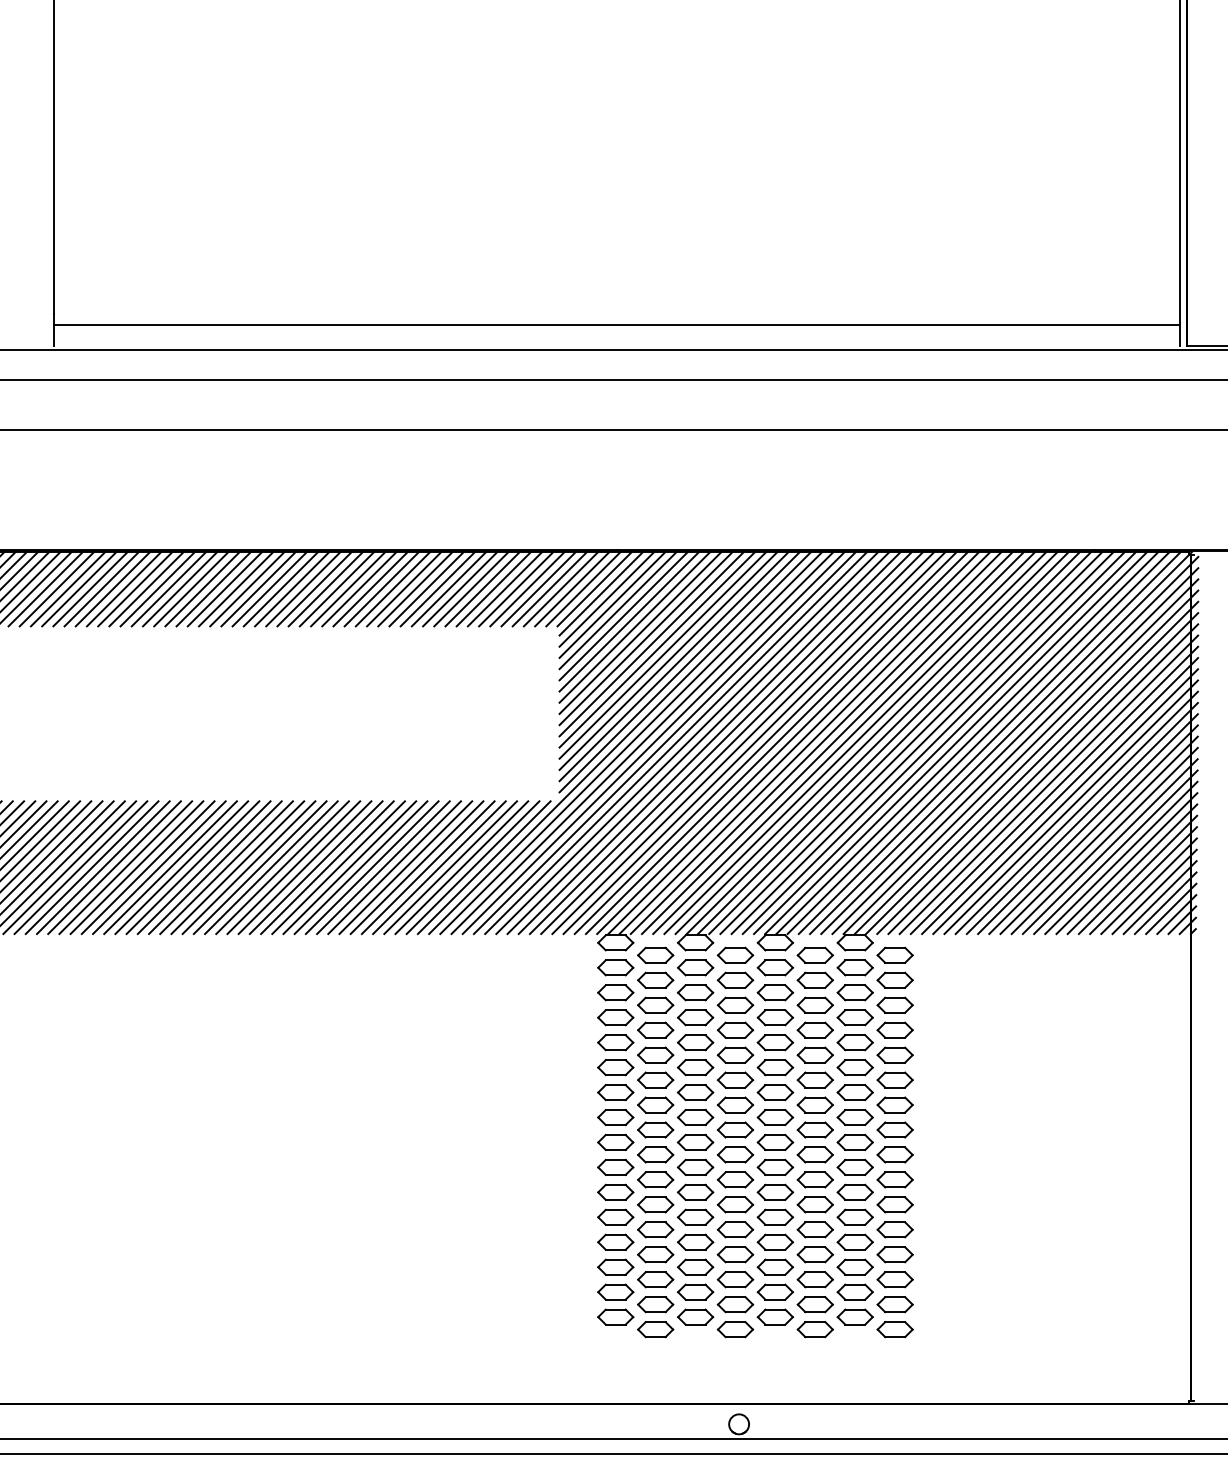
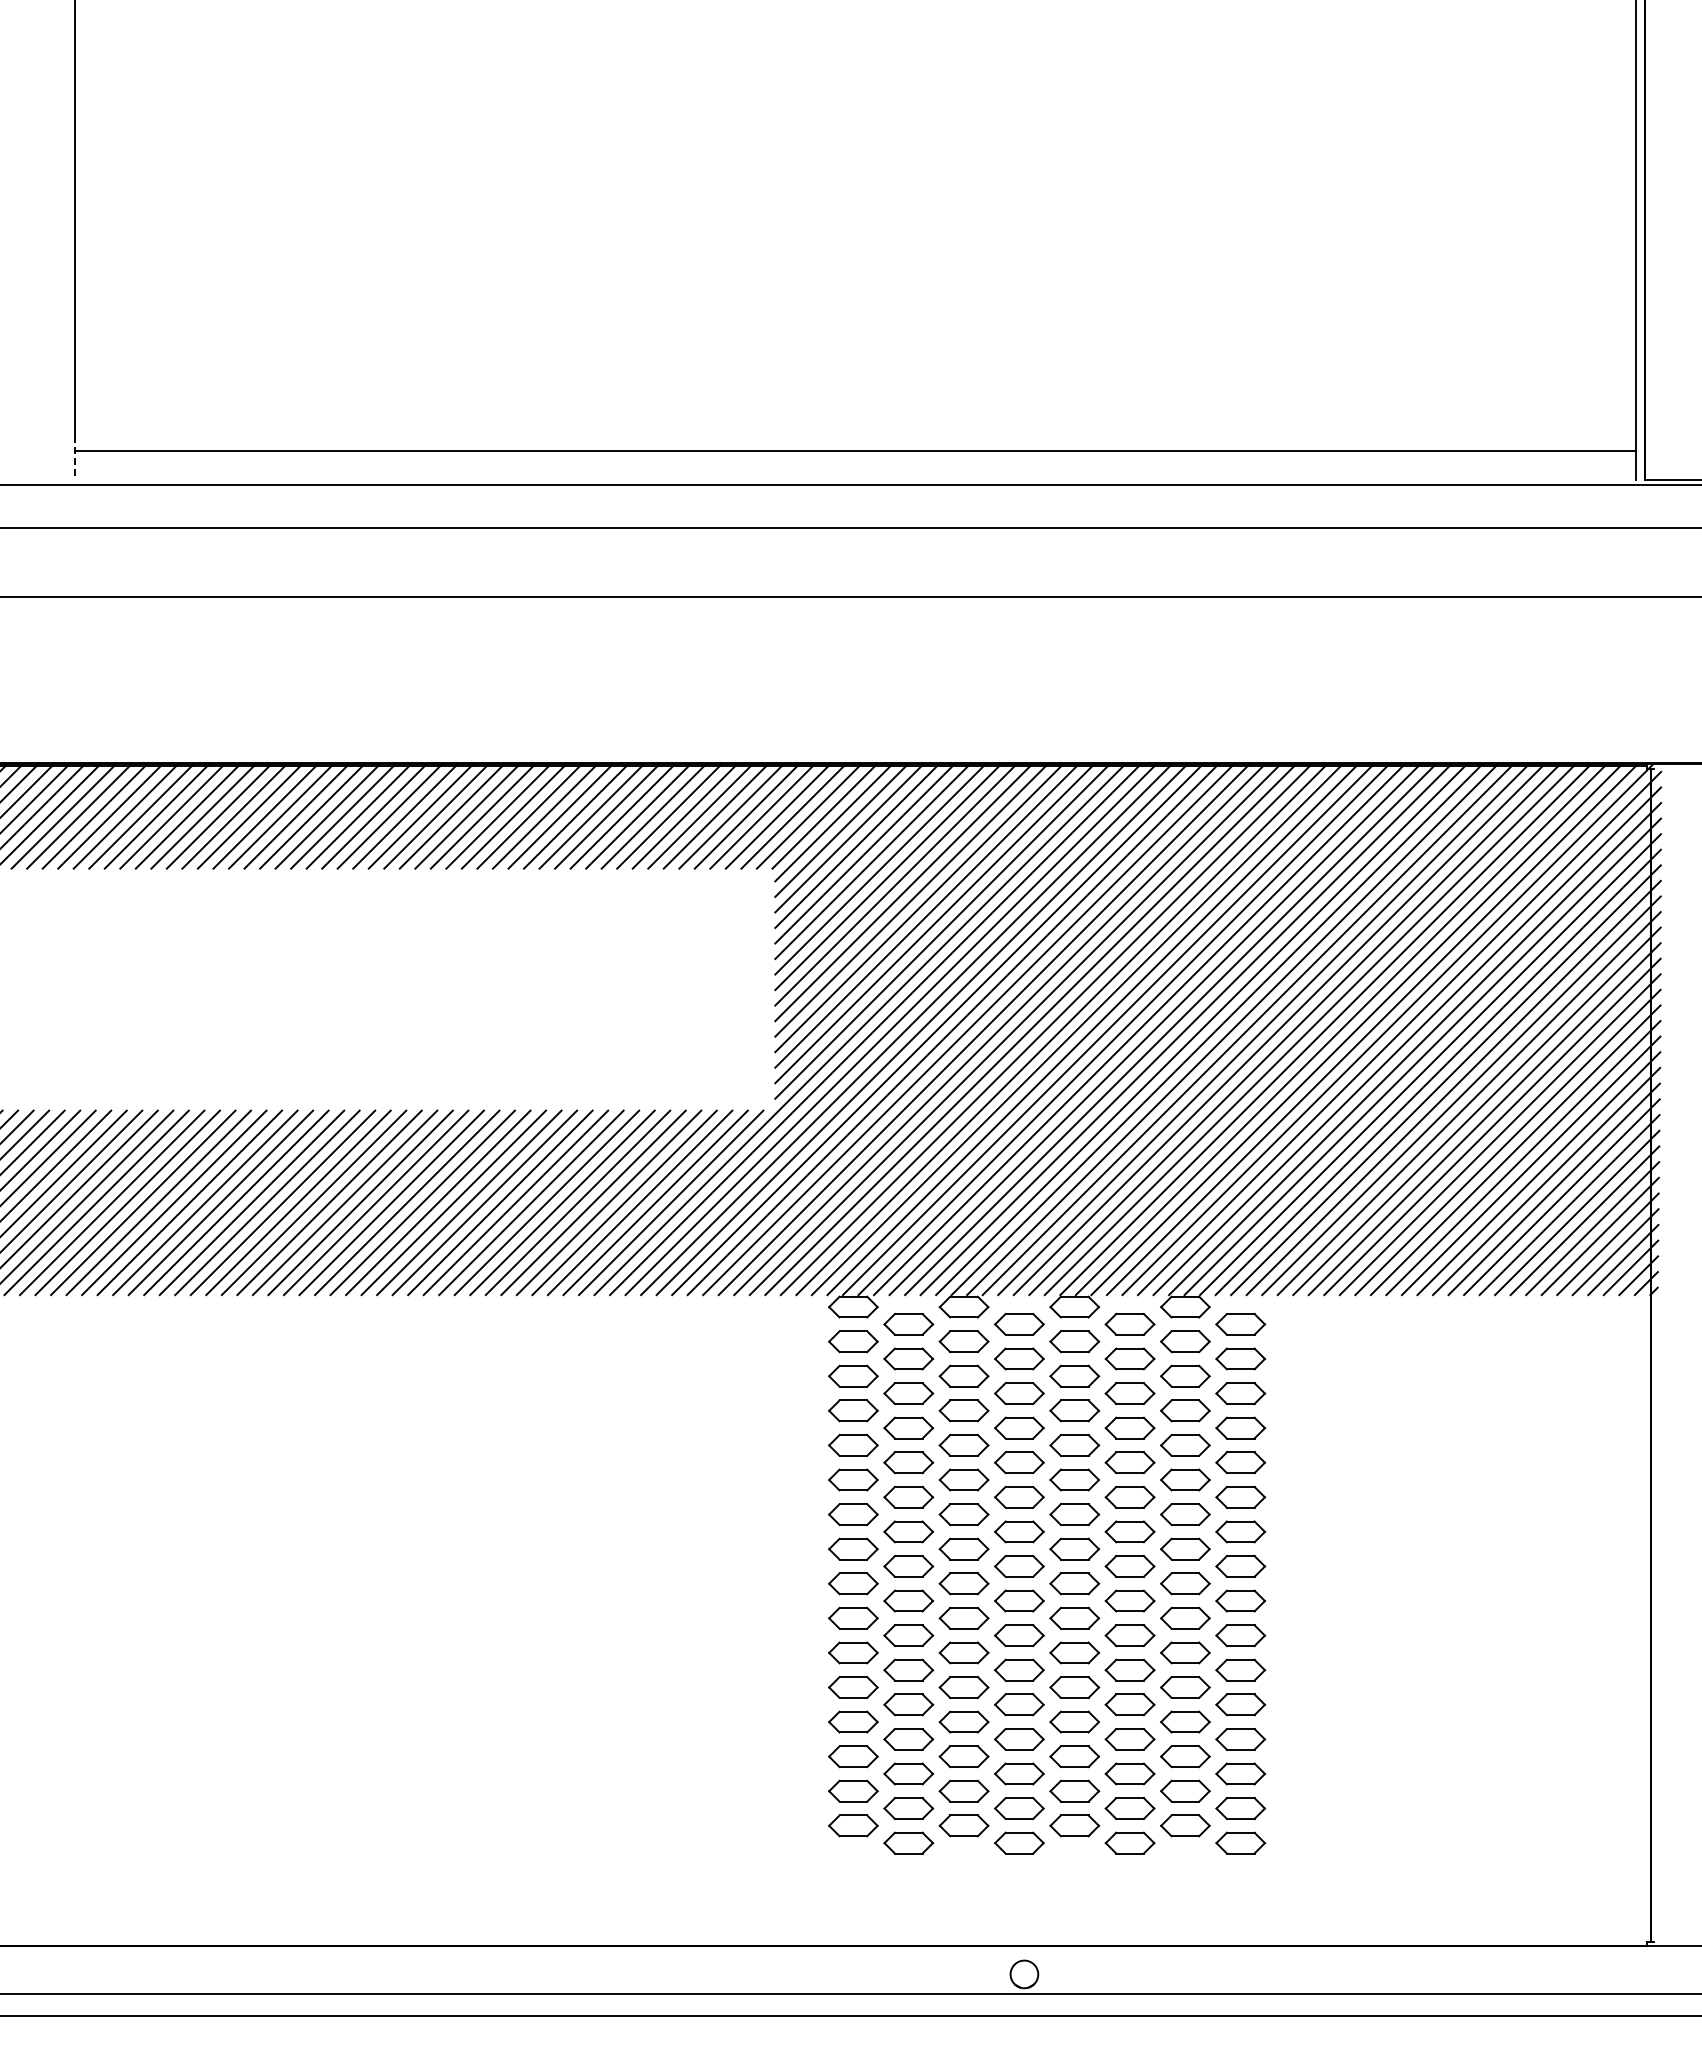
line: (54, 330) -> (75, 458), solid -> dashed

